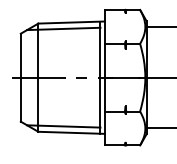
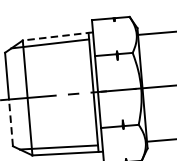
line: (71, 22) -> (57, 36), solid -> dashed
line: (20, 99) -> (10, 122), solid -> dashed

